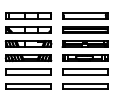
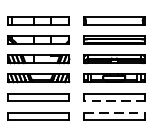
line: (85, 75) -> (115, 101), solid -> dashed
line: (85, 83) -> (115, 112), solid -> dashed

